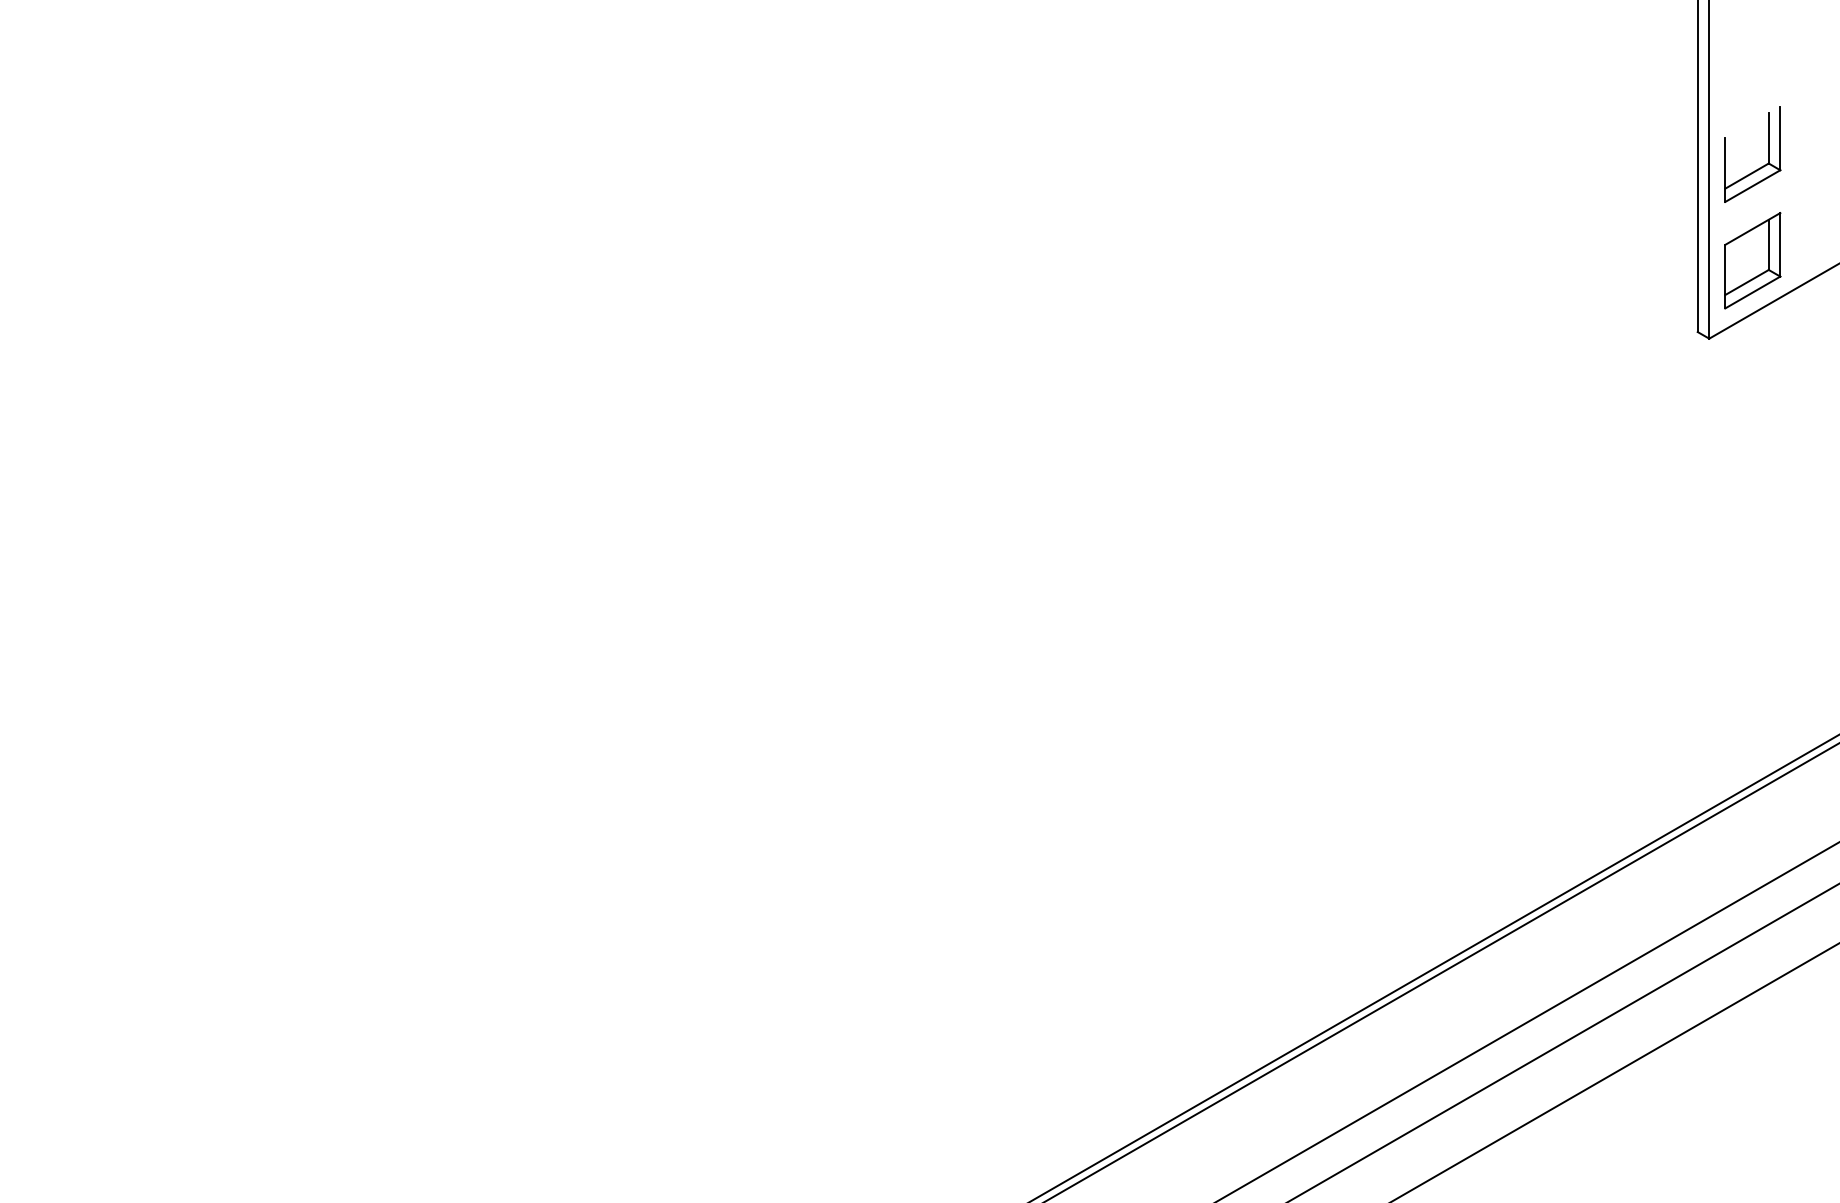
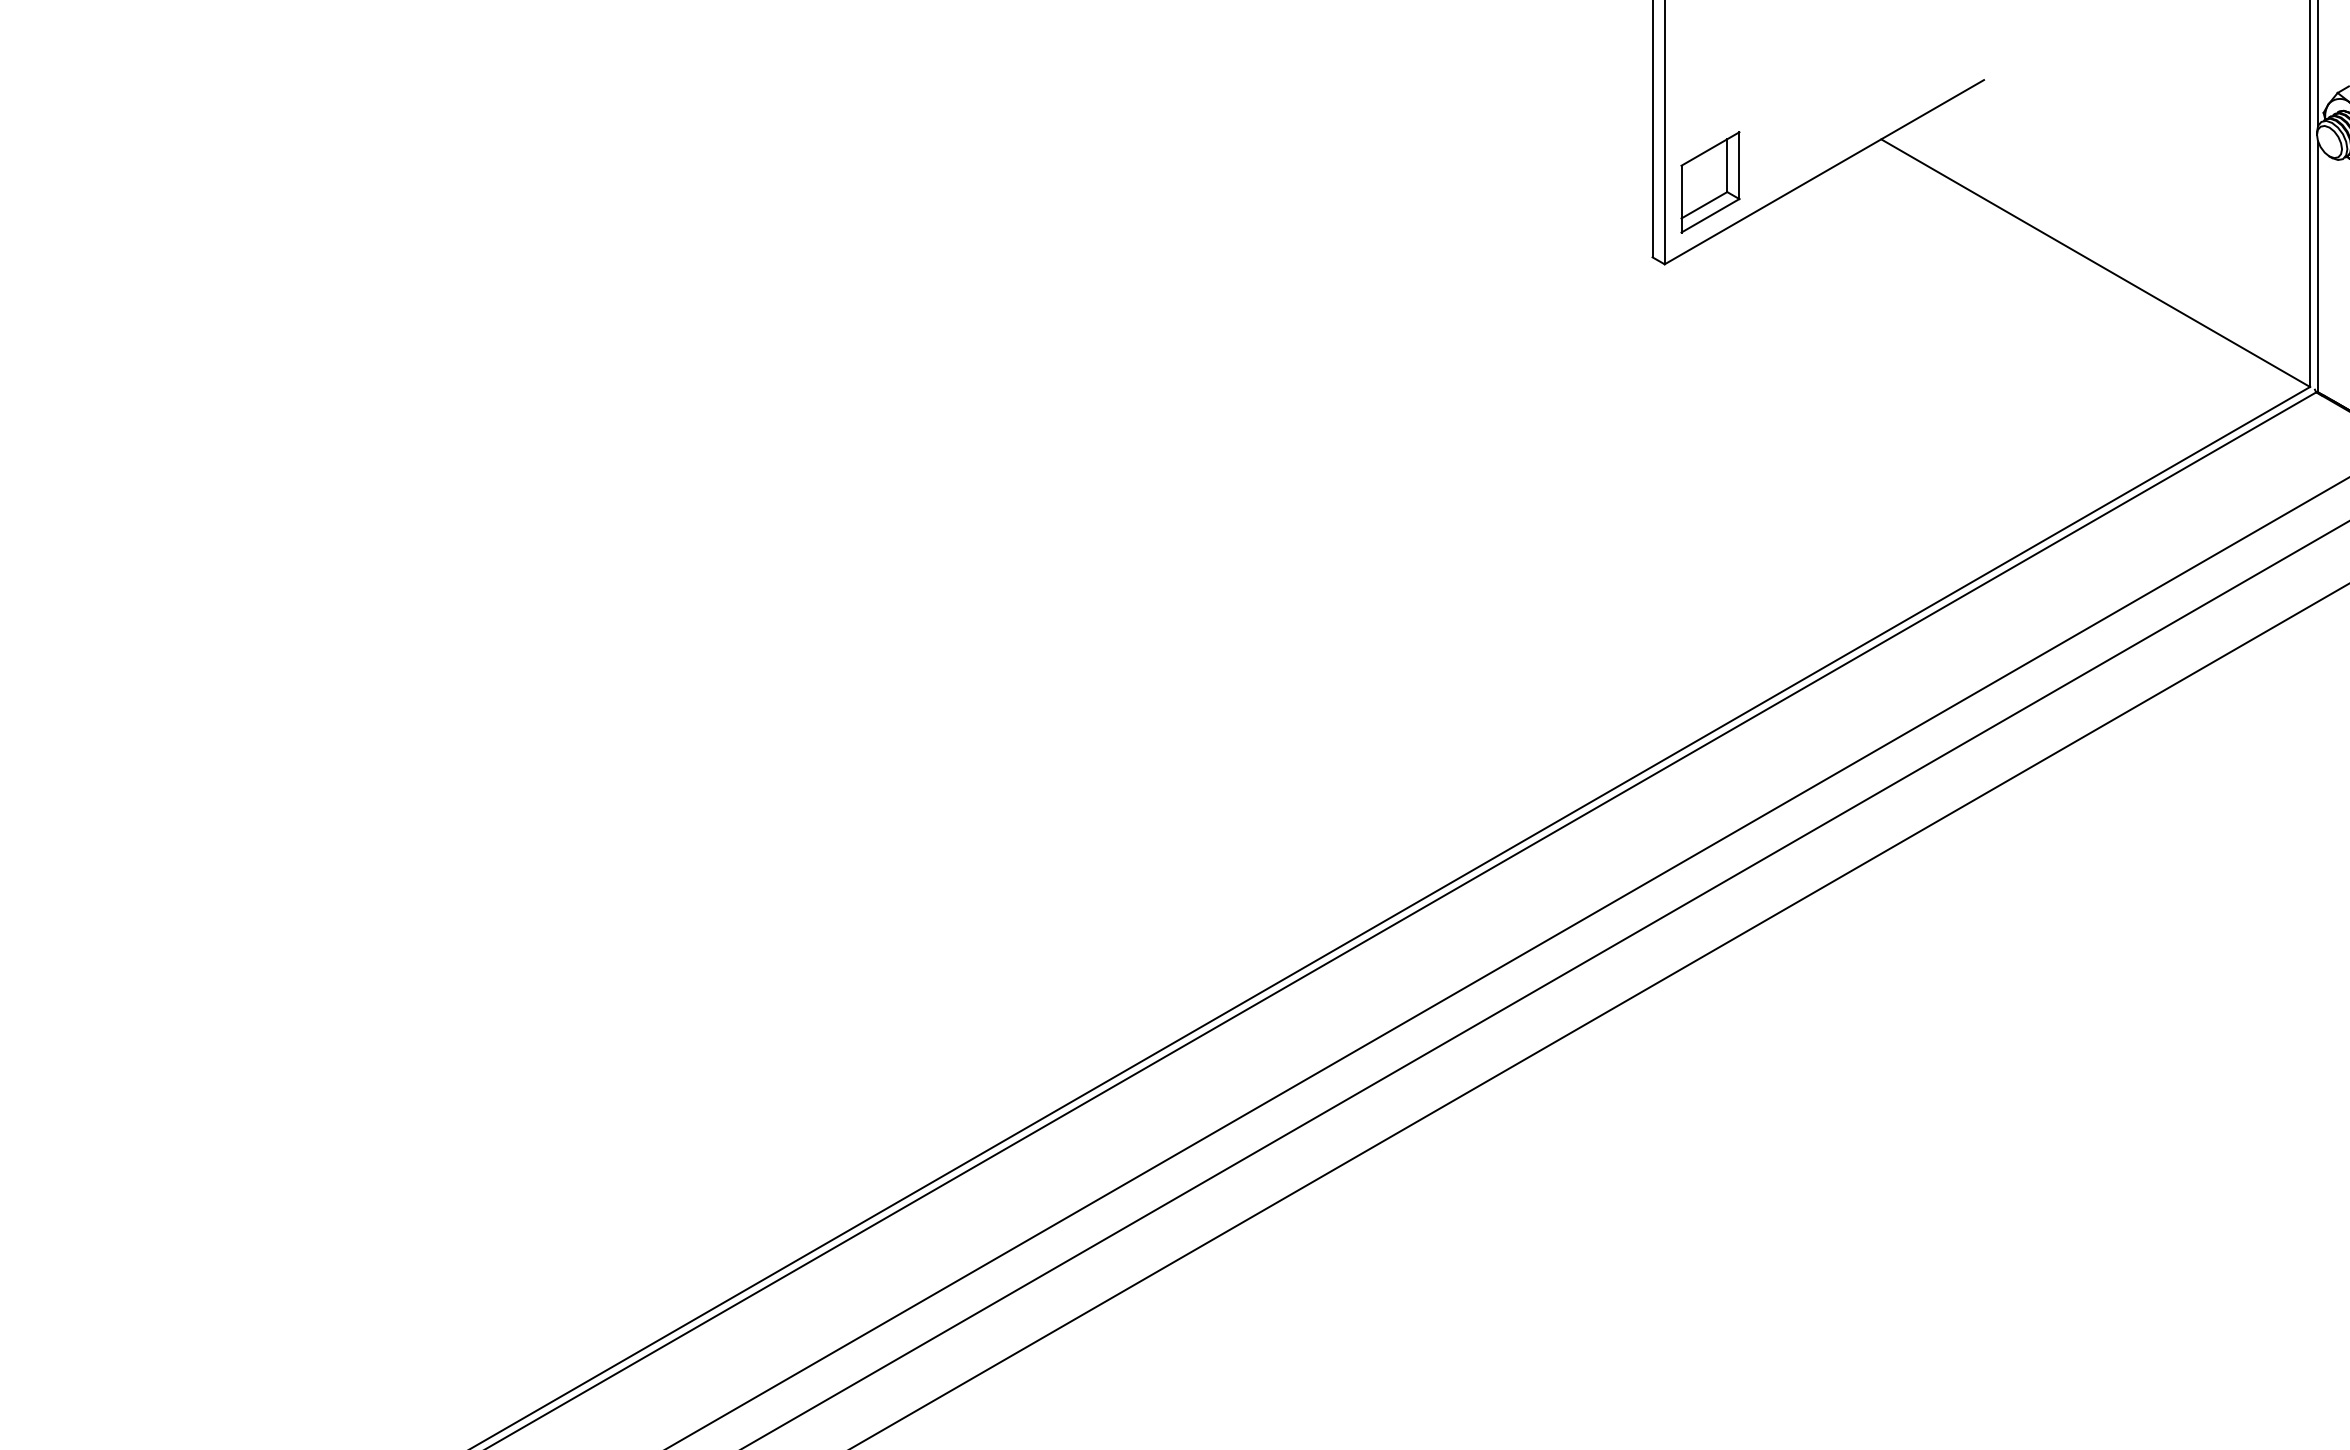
part: (1759, 167) -> (1717, 84), removed

